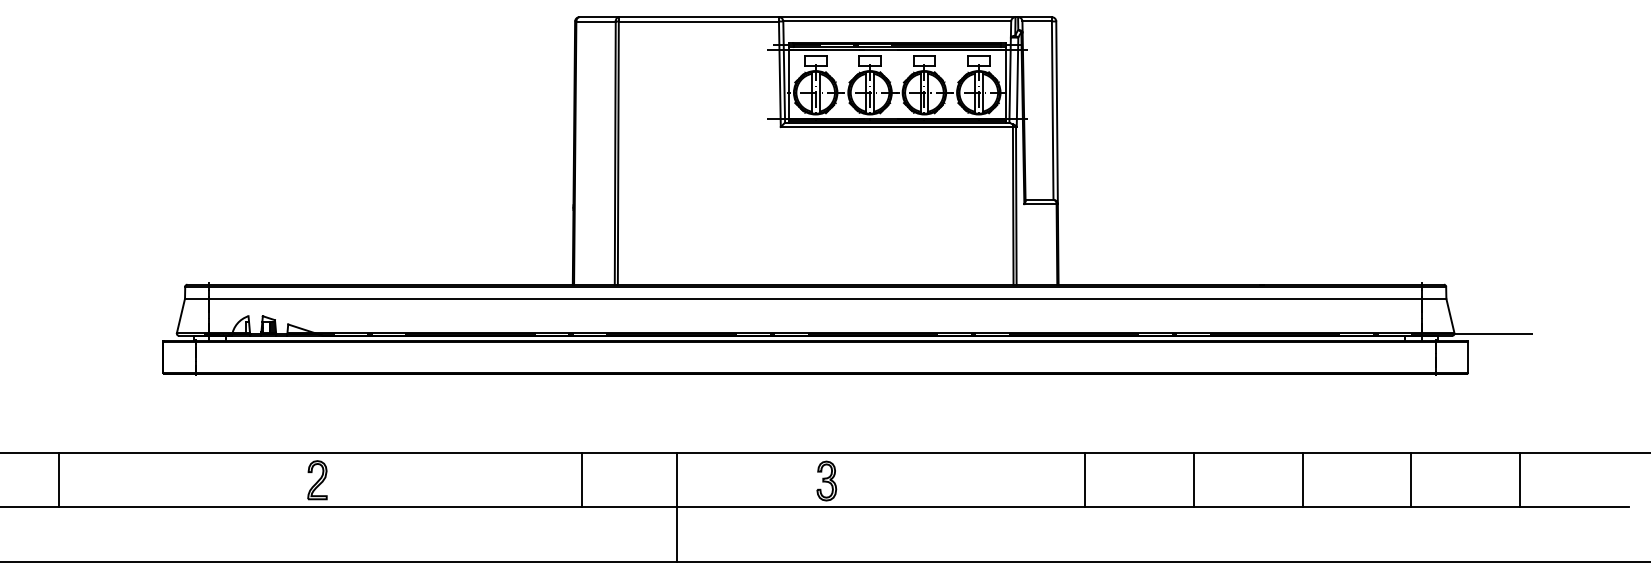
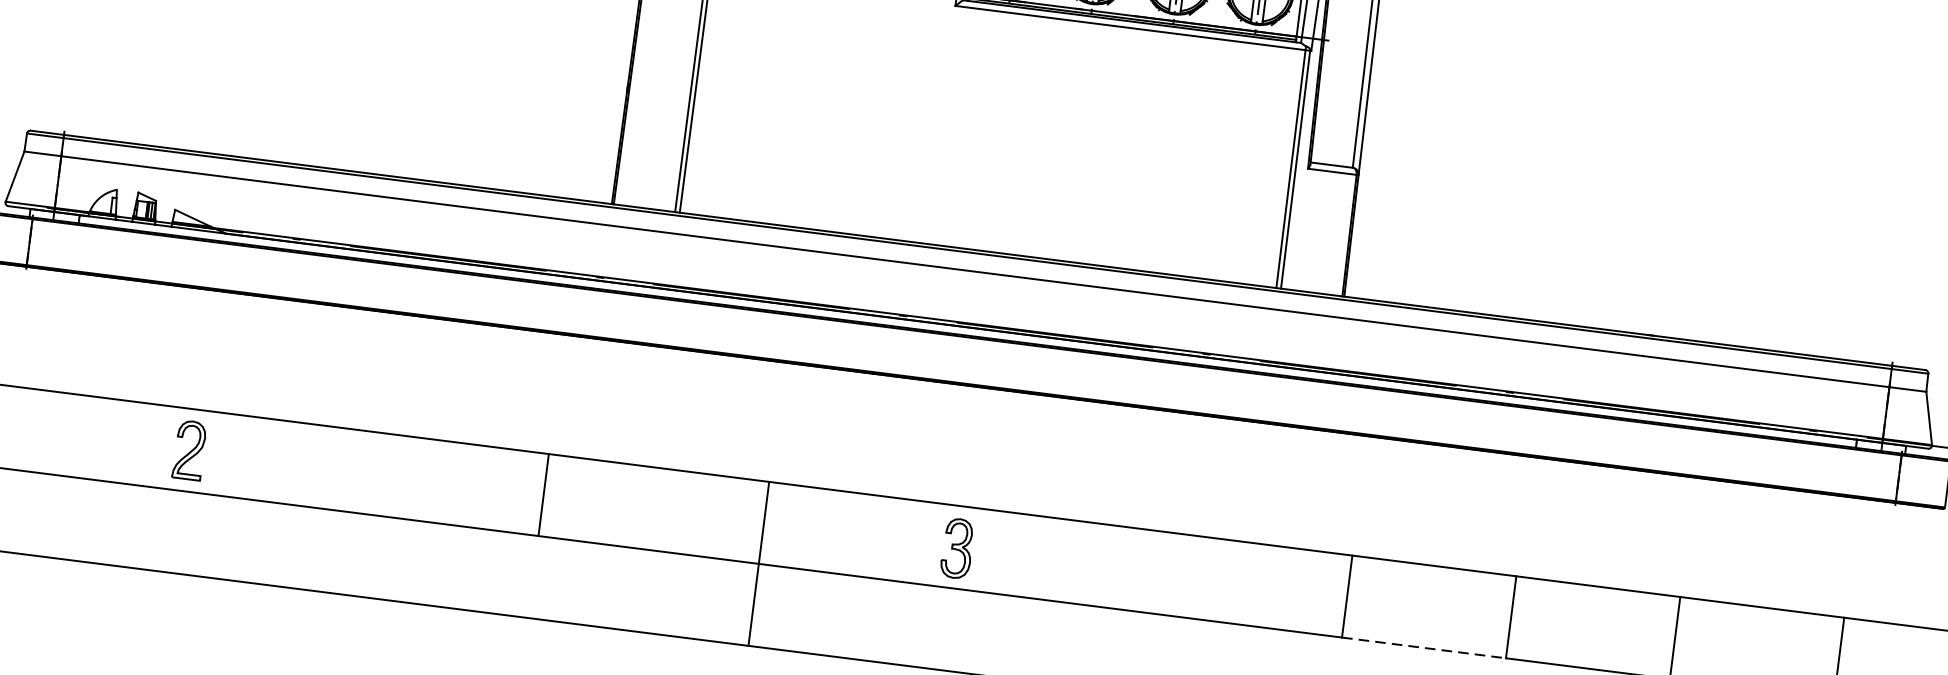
line: (582, 480) -> (543, 495), moved
line: (677, 507) -> (758, 564), moved
line: (1140, 507) -> (1425, 648), solid -> dashed

